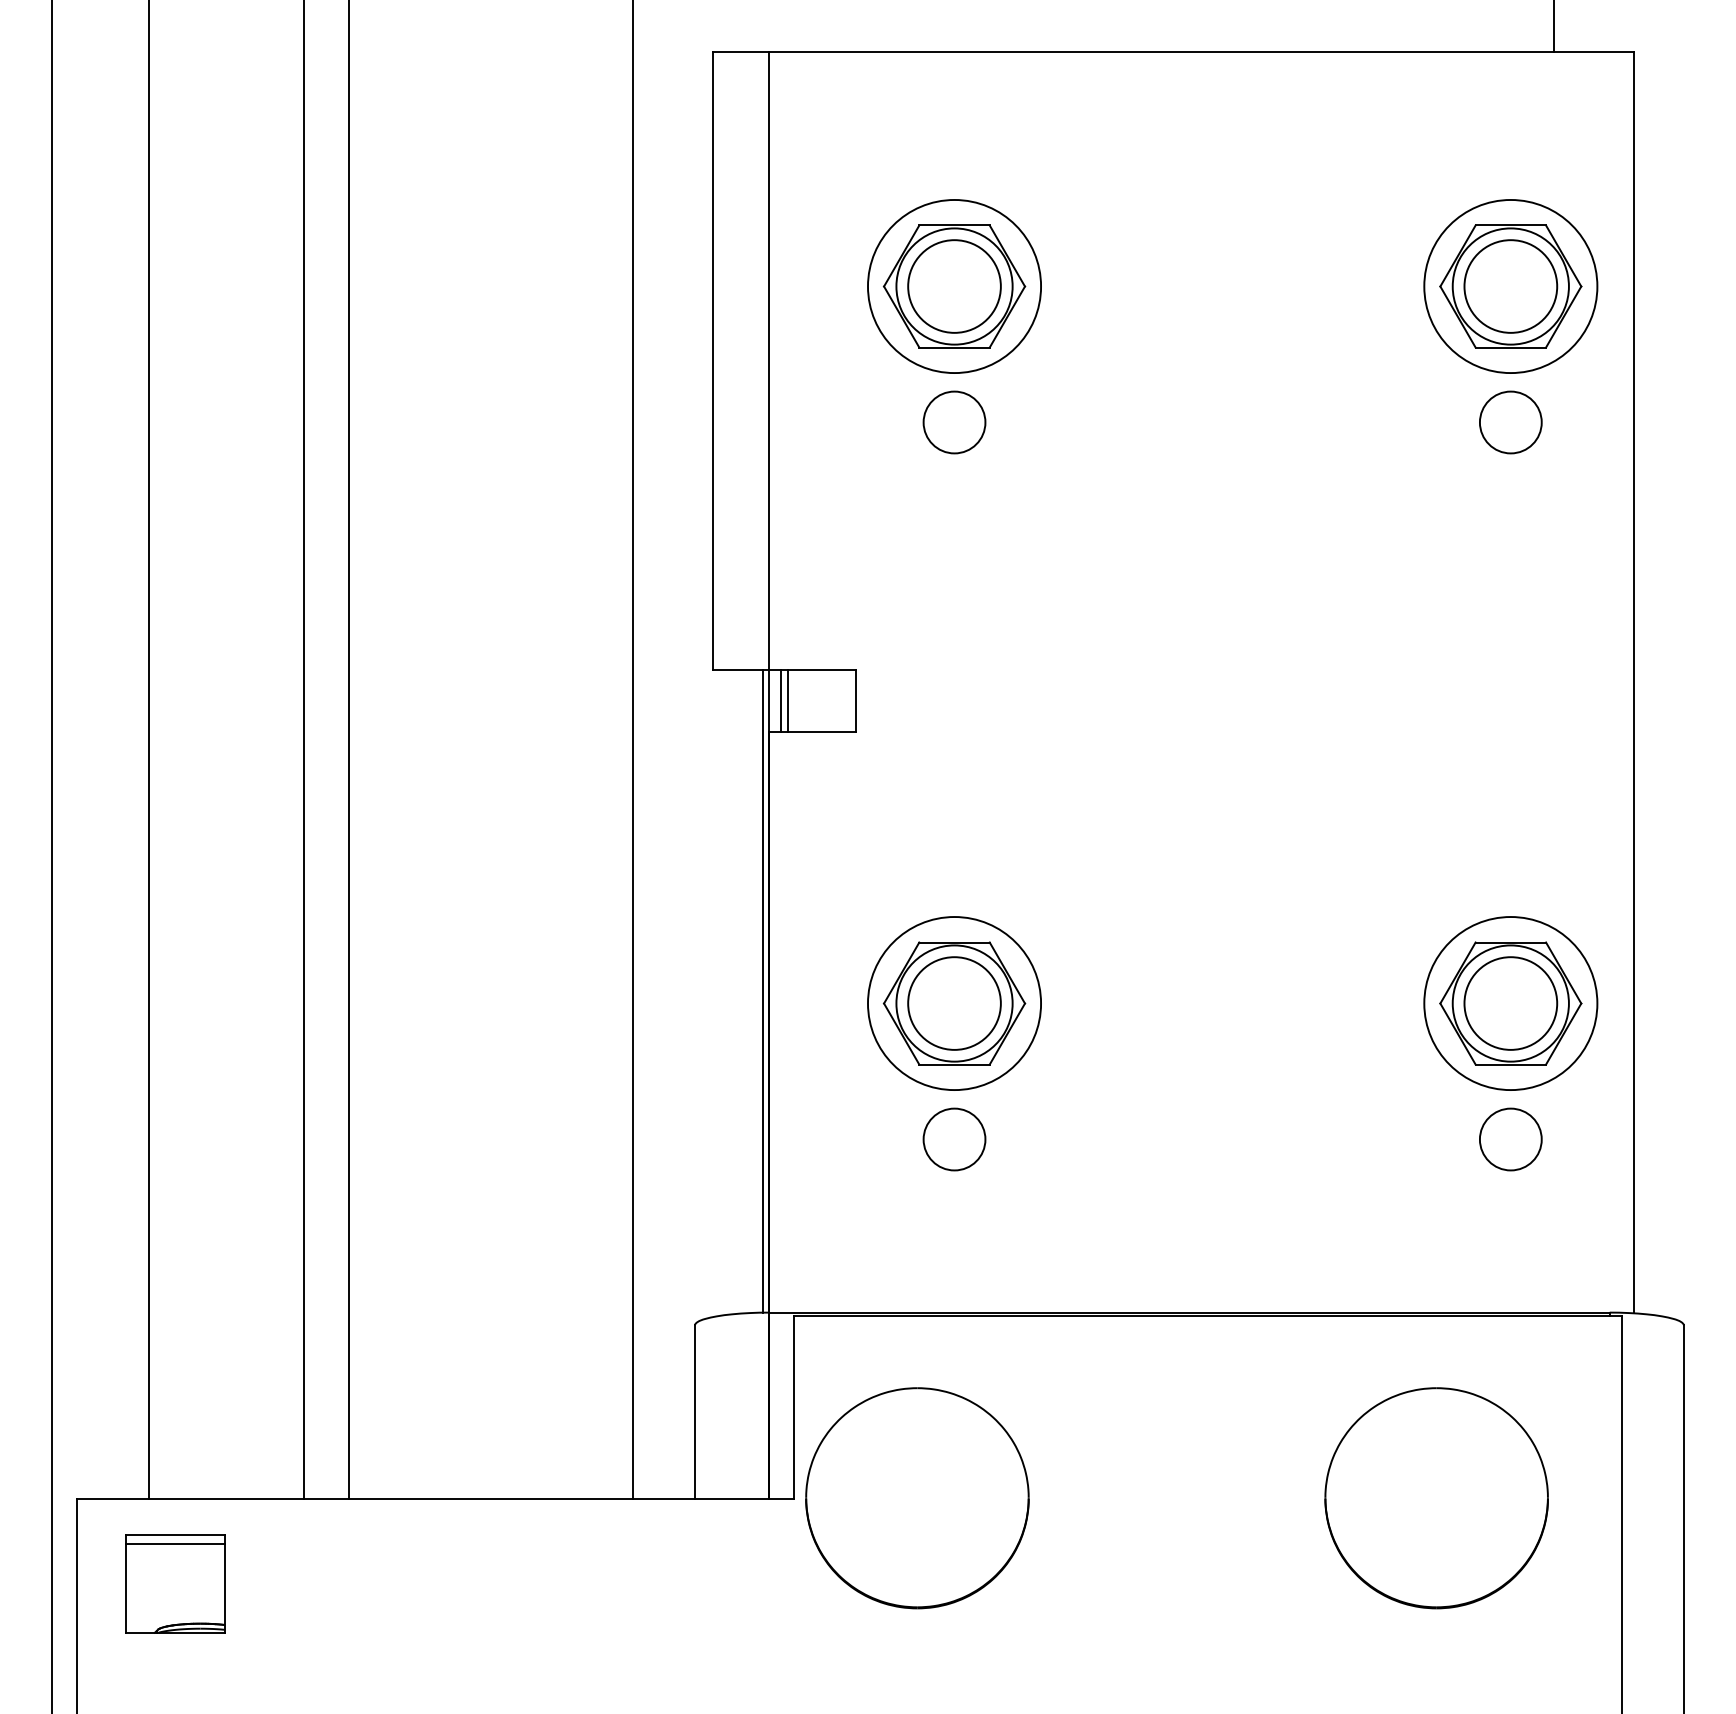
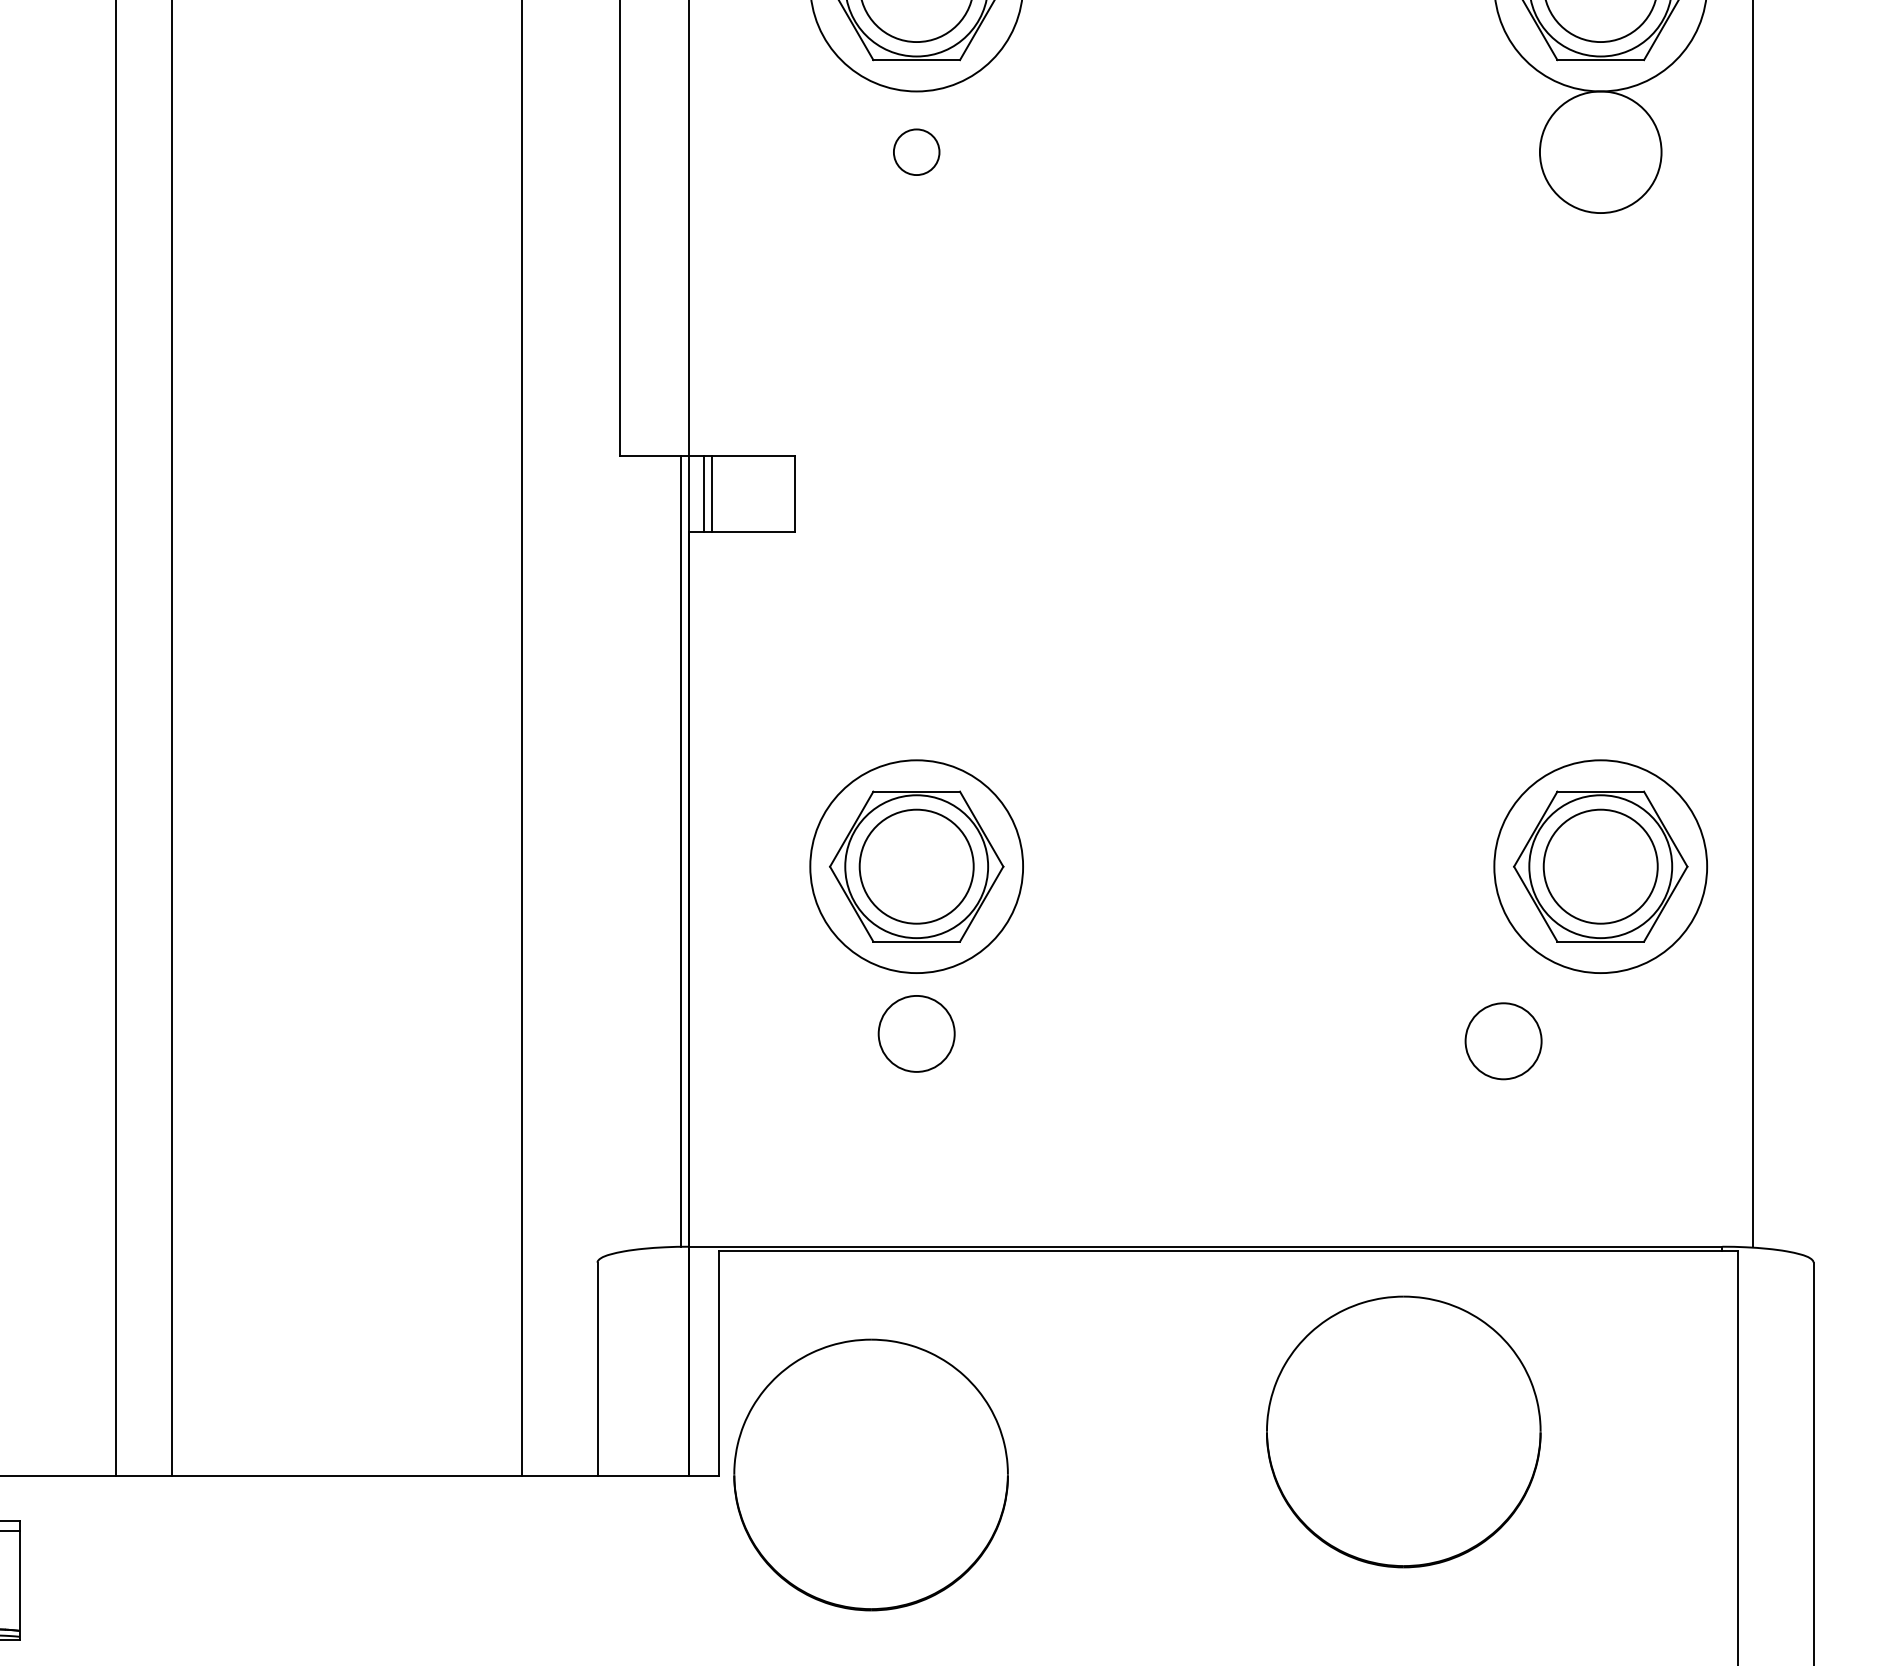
circle: (954, 422) -> (916, 152), size x0.6
circle: (1510, 422) -> (1600, 152), size x1.6
circle: (1510, 1139) -> (1503, 1041), moved
part: (1436, 1498) -> (1403, 1432), moved

